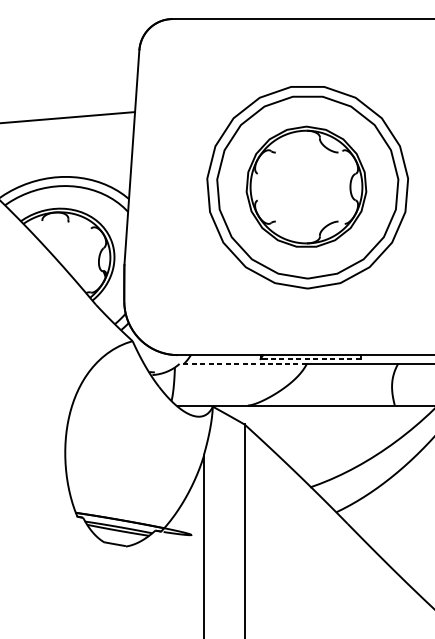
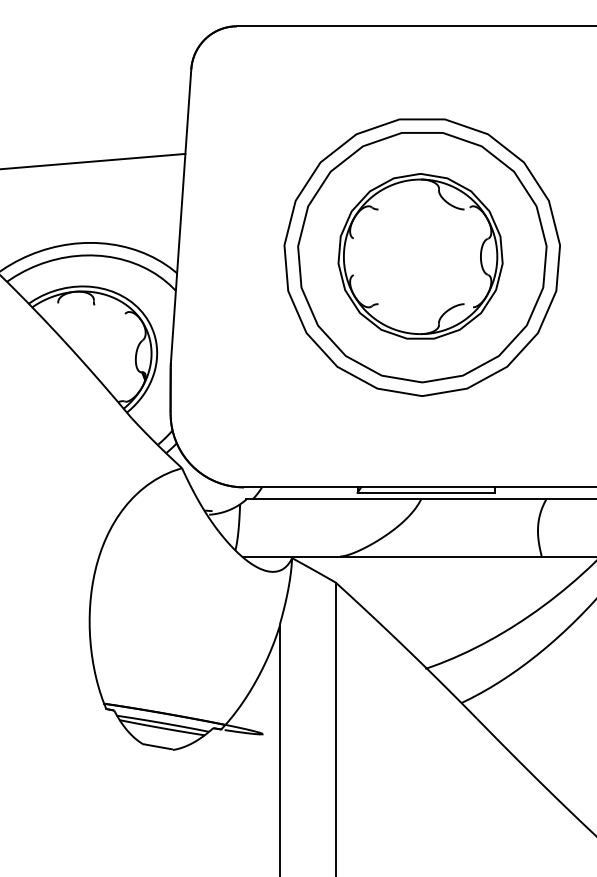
line: (310, 358) -> (426, 492), dashed -> solid
line: (243, 363) -> (333, 499), dashed -> solid

